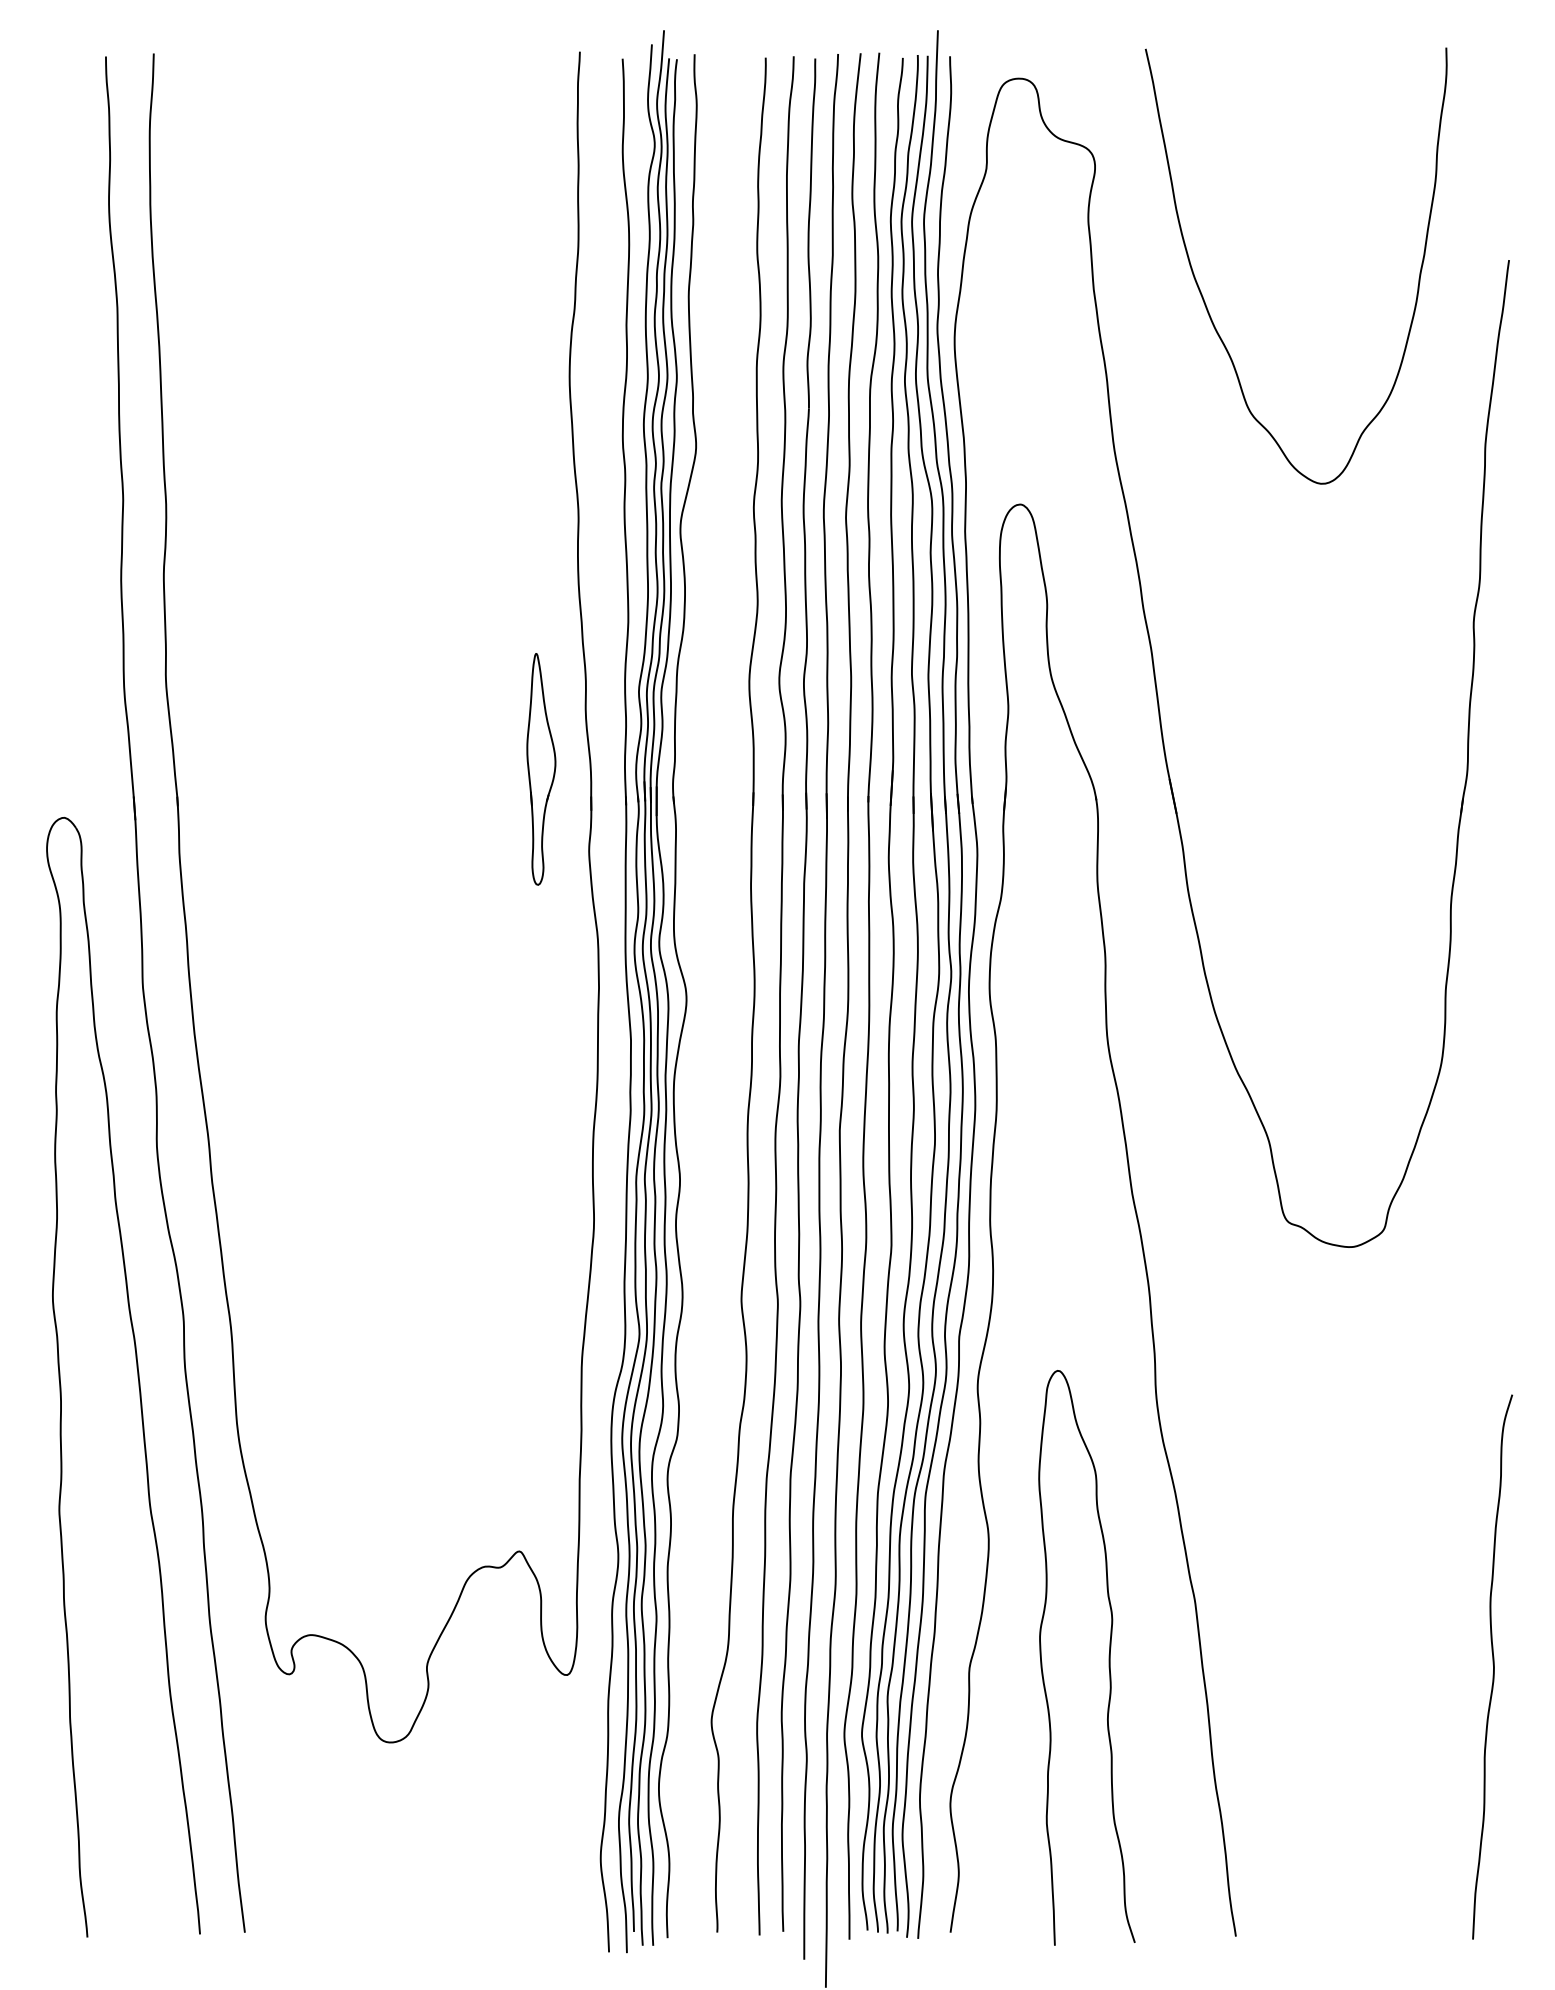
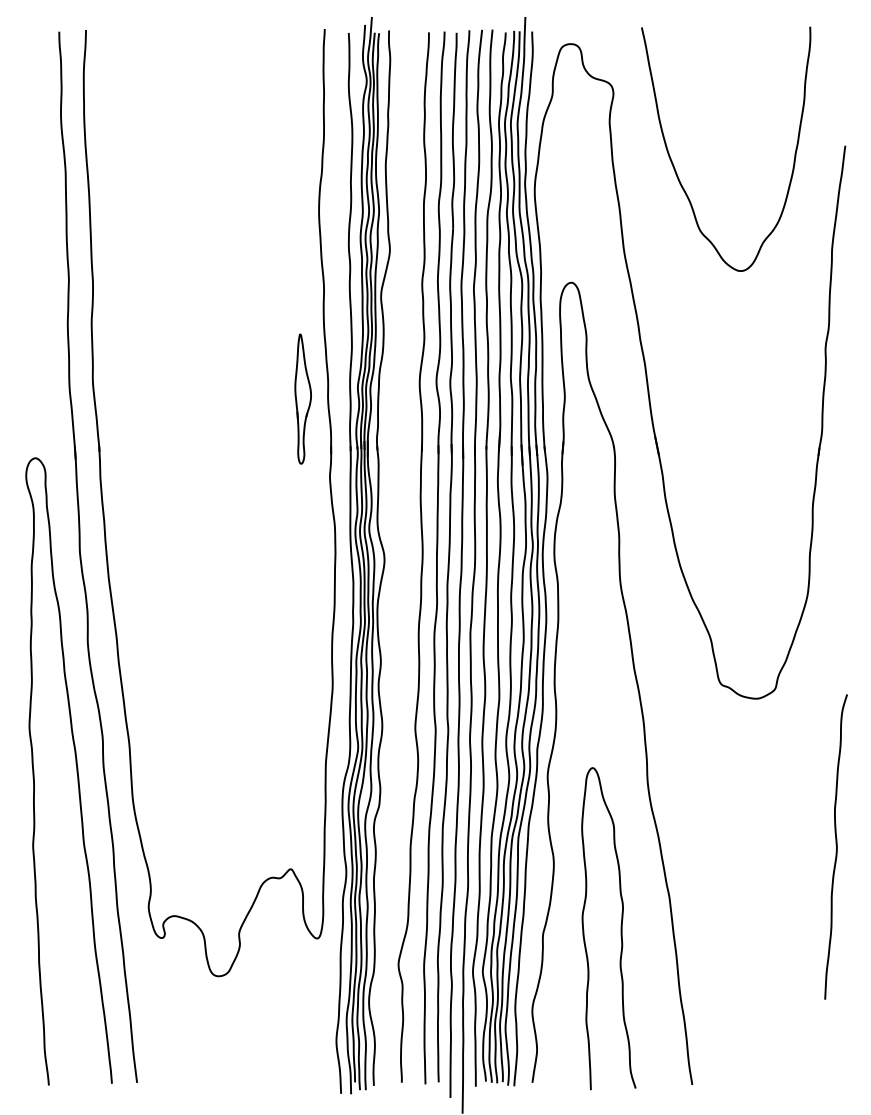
part: (540, 768) -> (302, 398), moved
curve: (1491, 1664) -> (835, 845), moved

